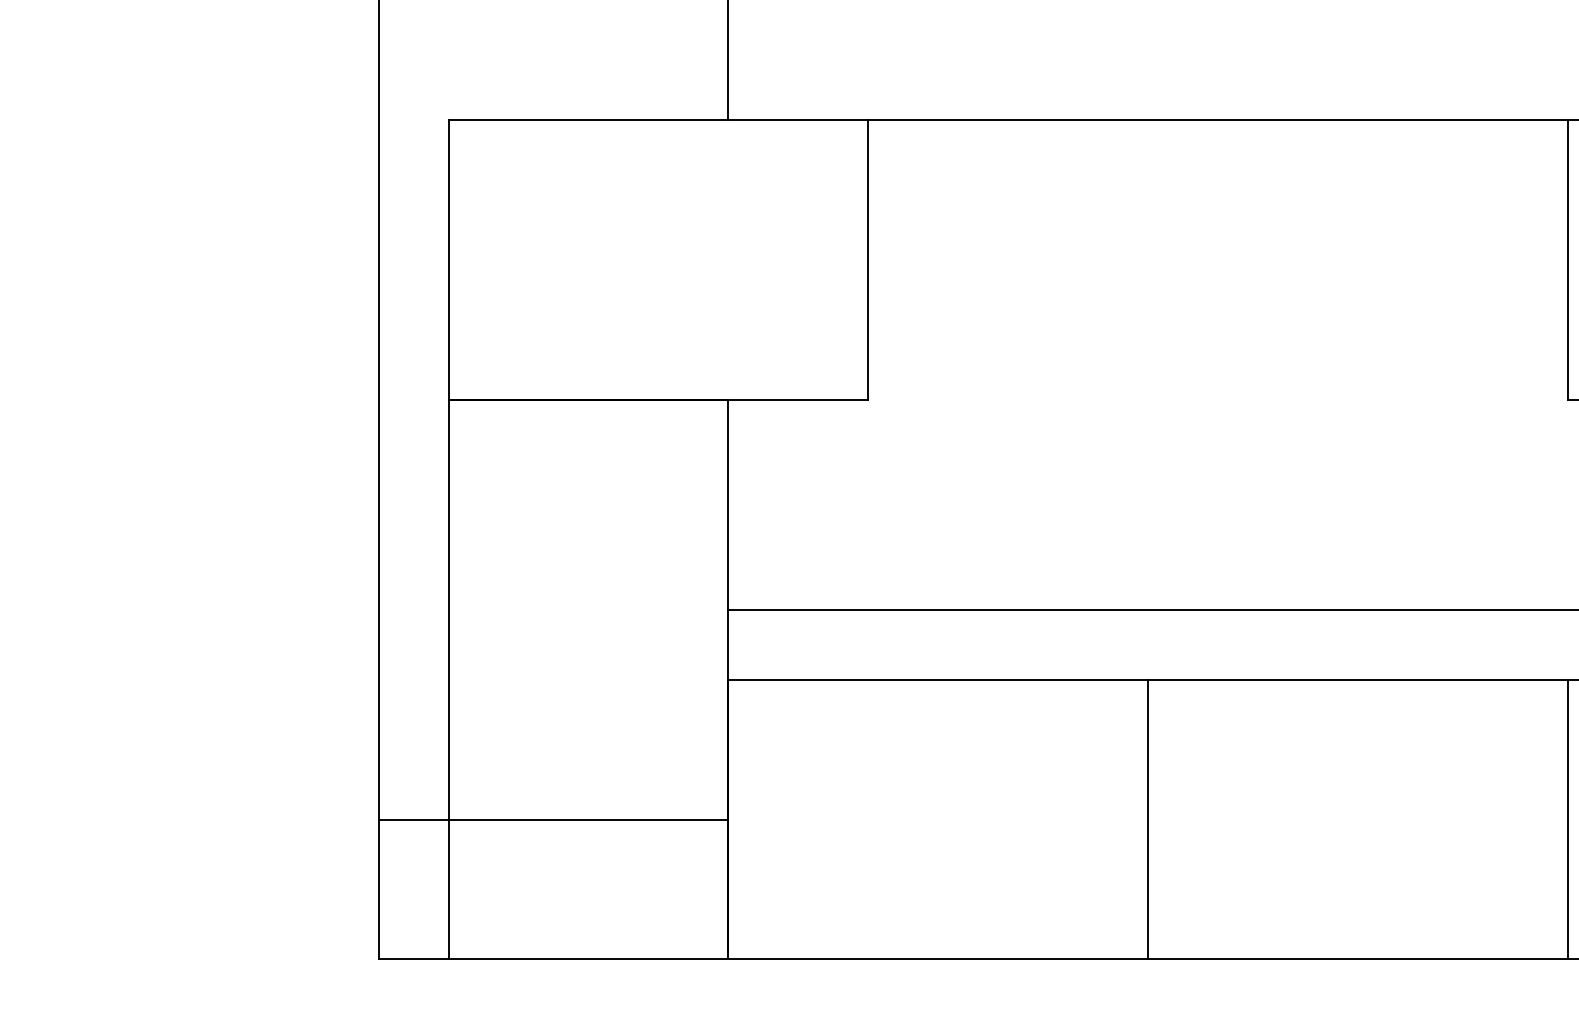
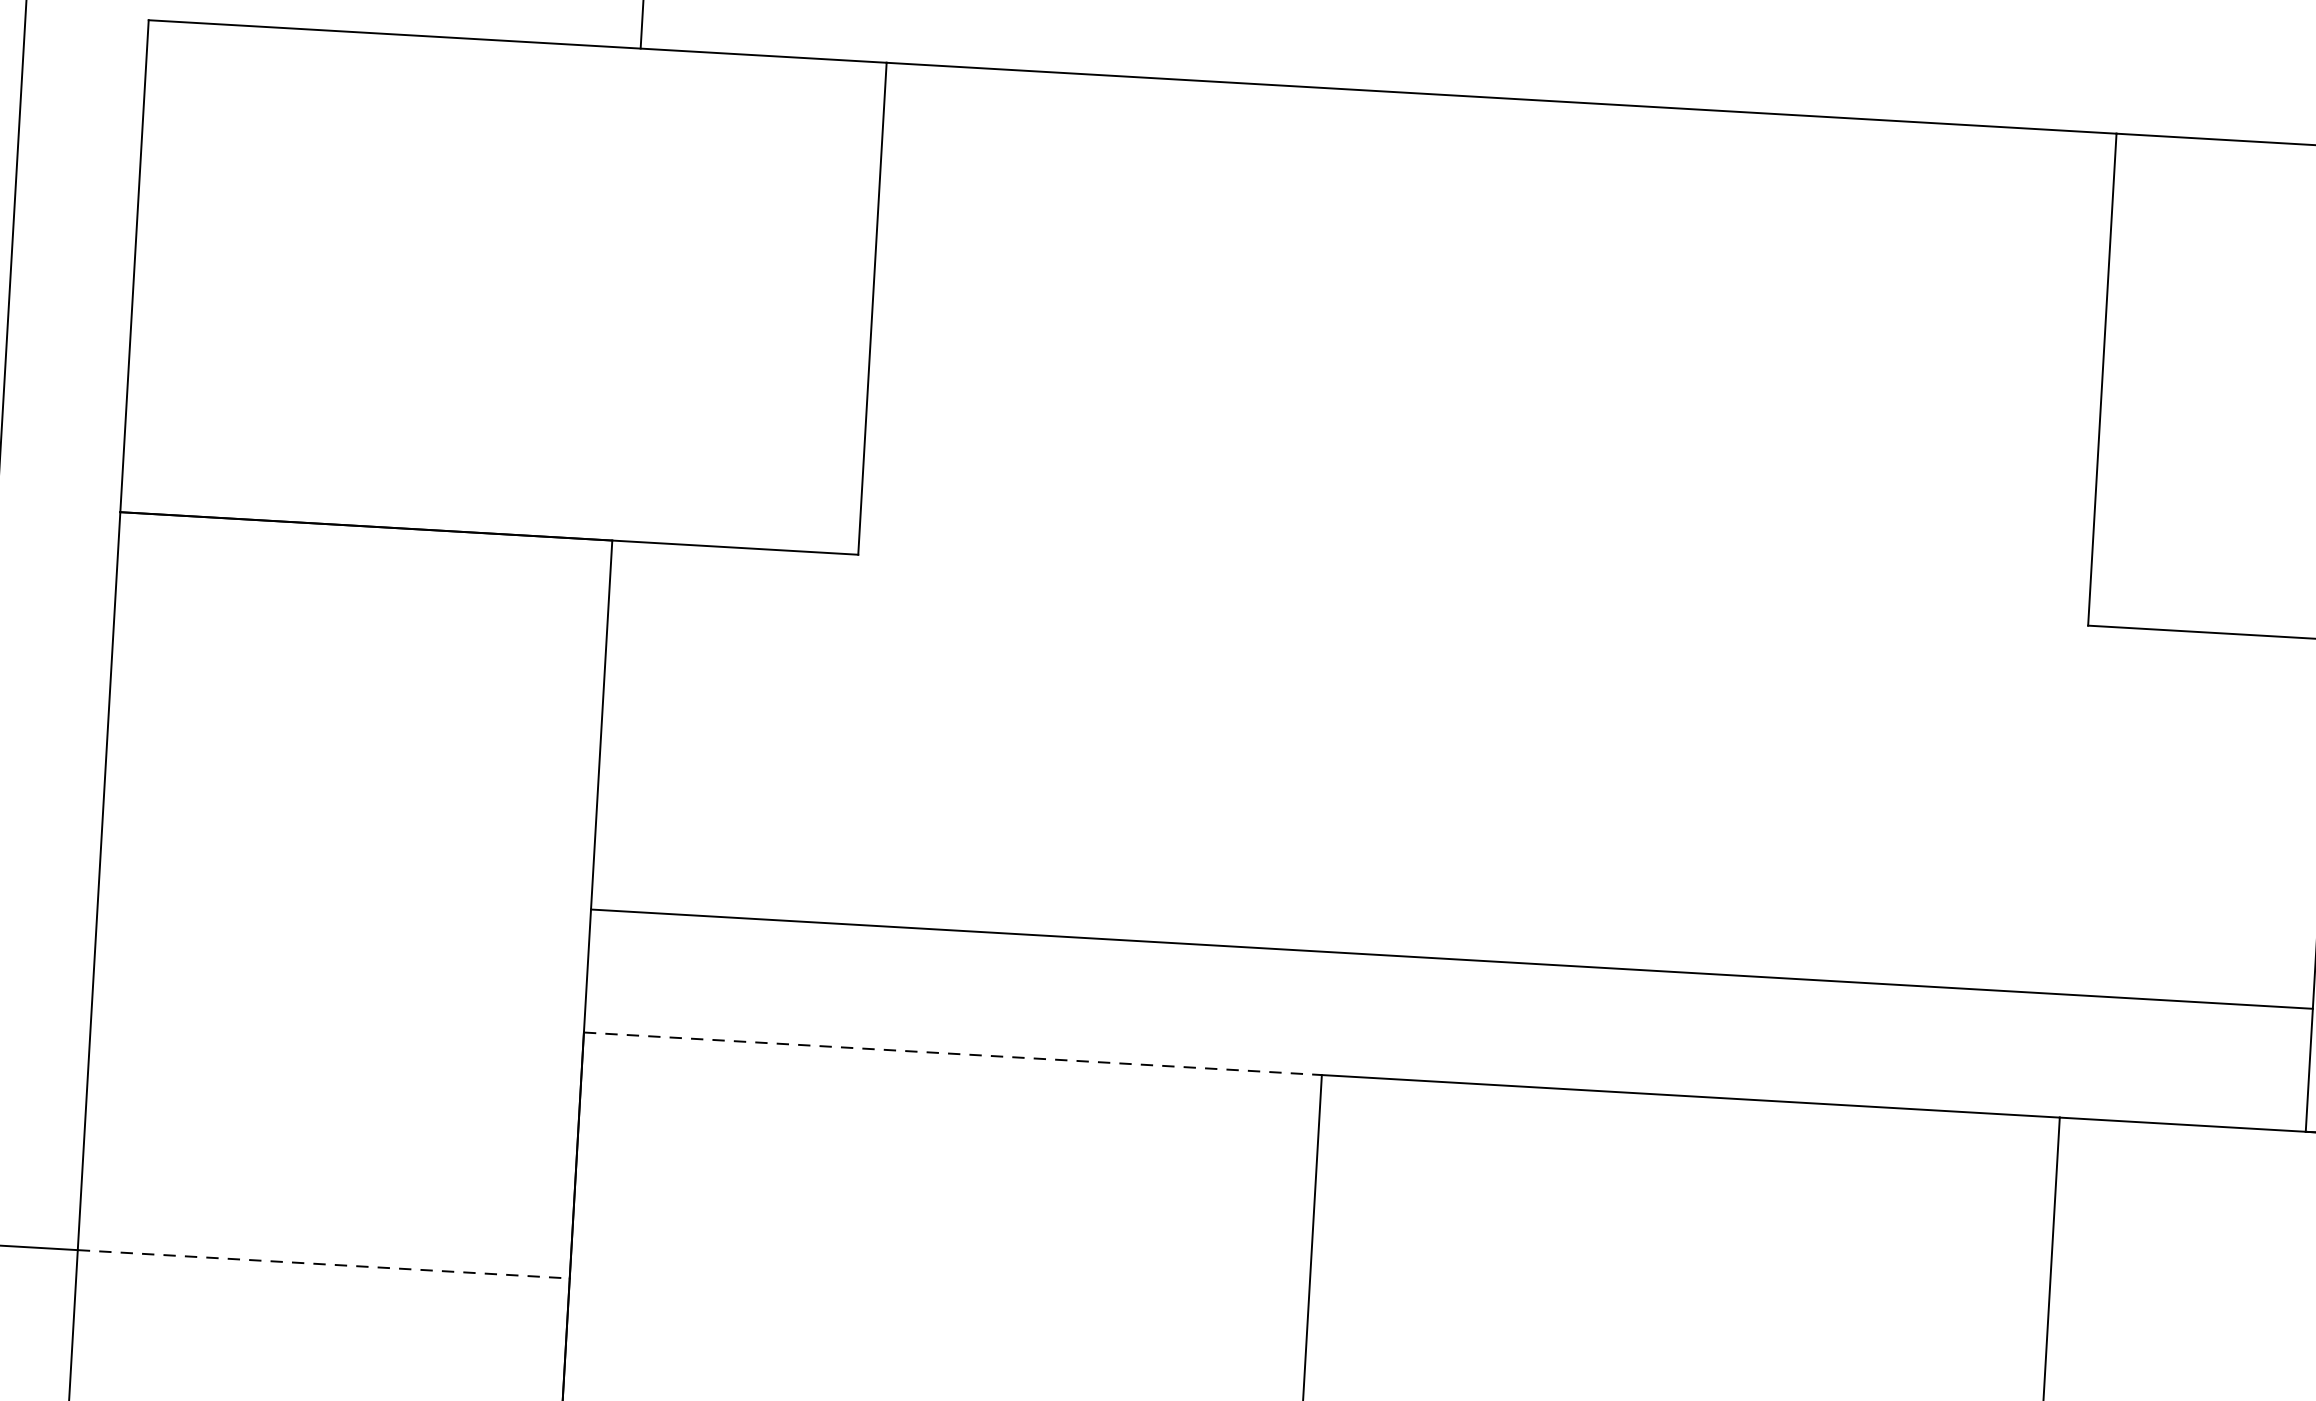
line: (938, 679) -> (953, 1053), solid -> dashed
line: (588, 819) -> (323, 1264), solid -> dashed

